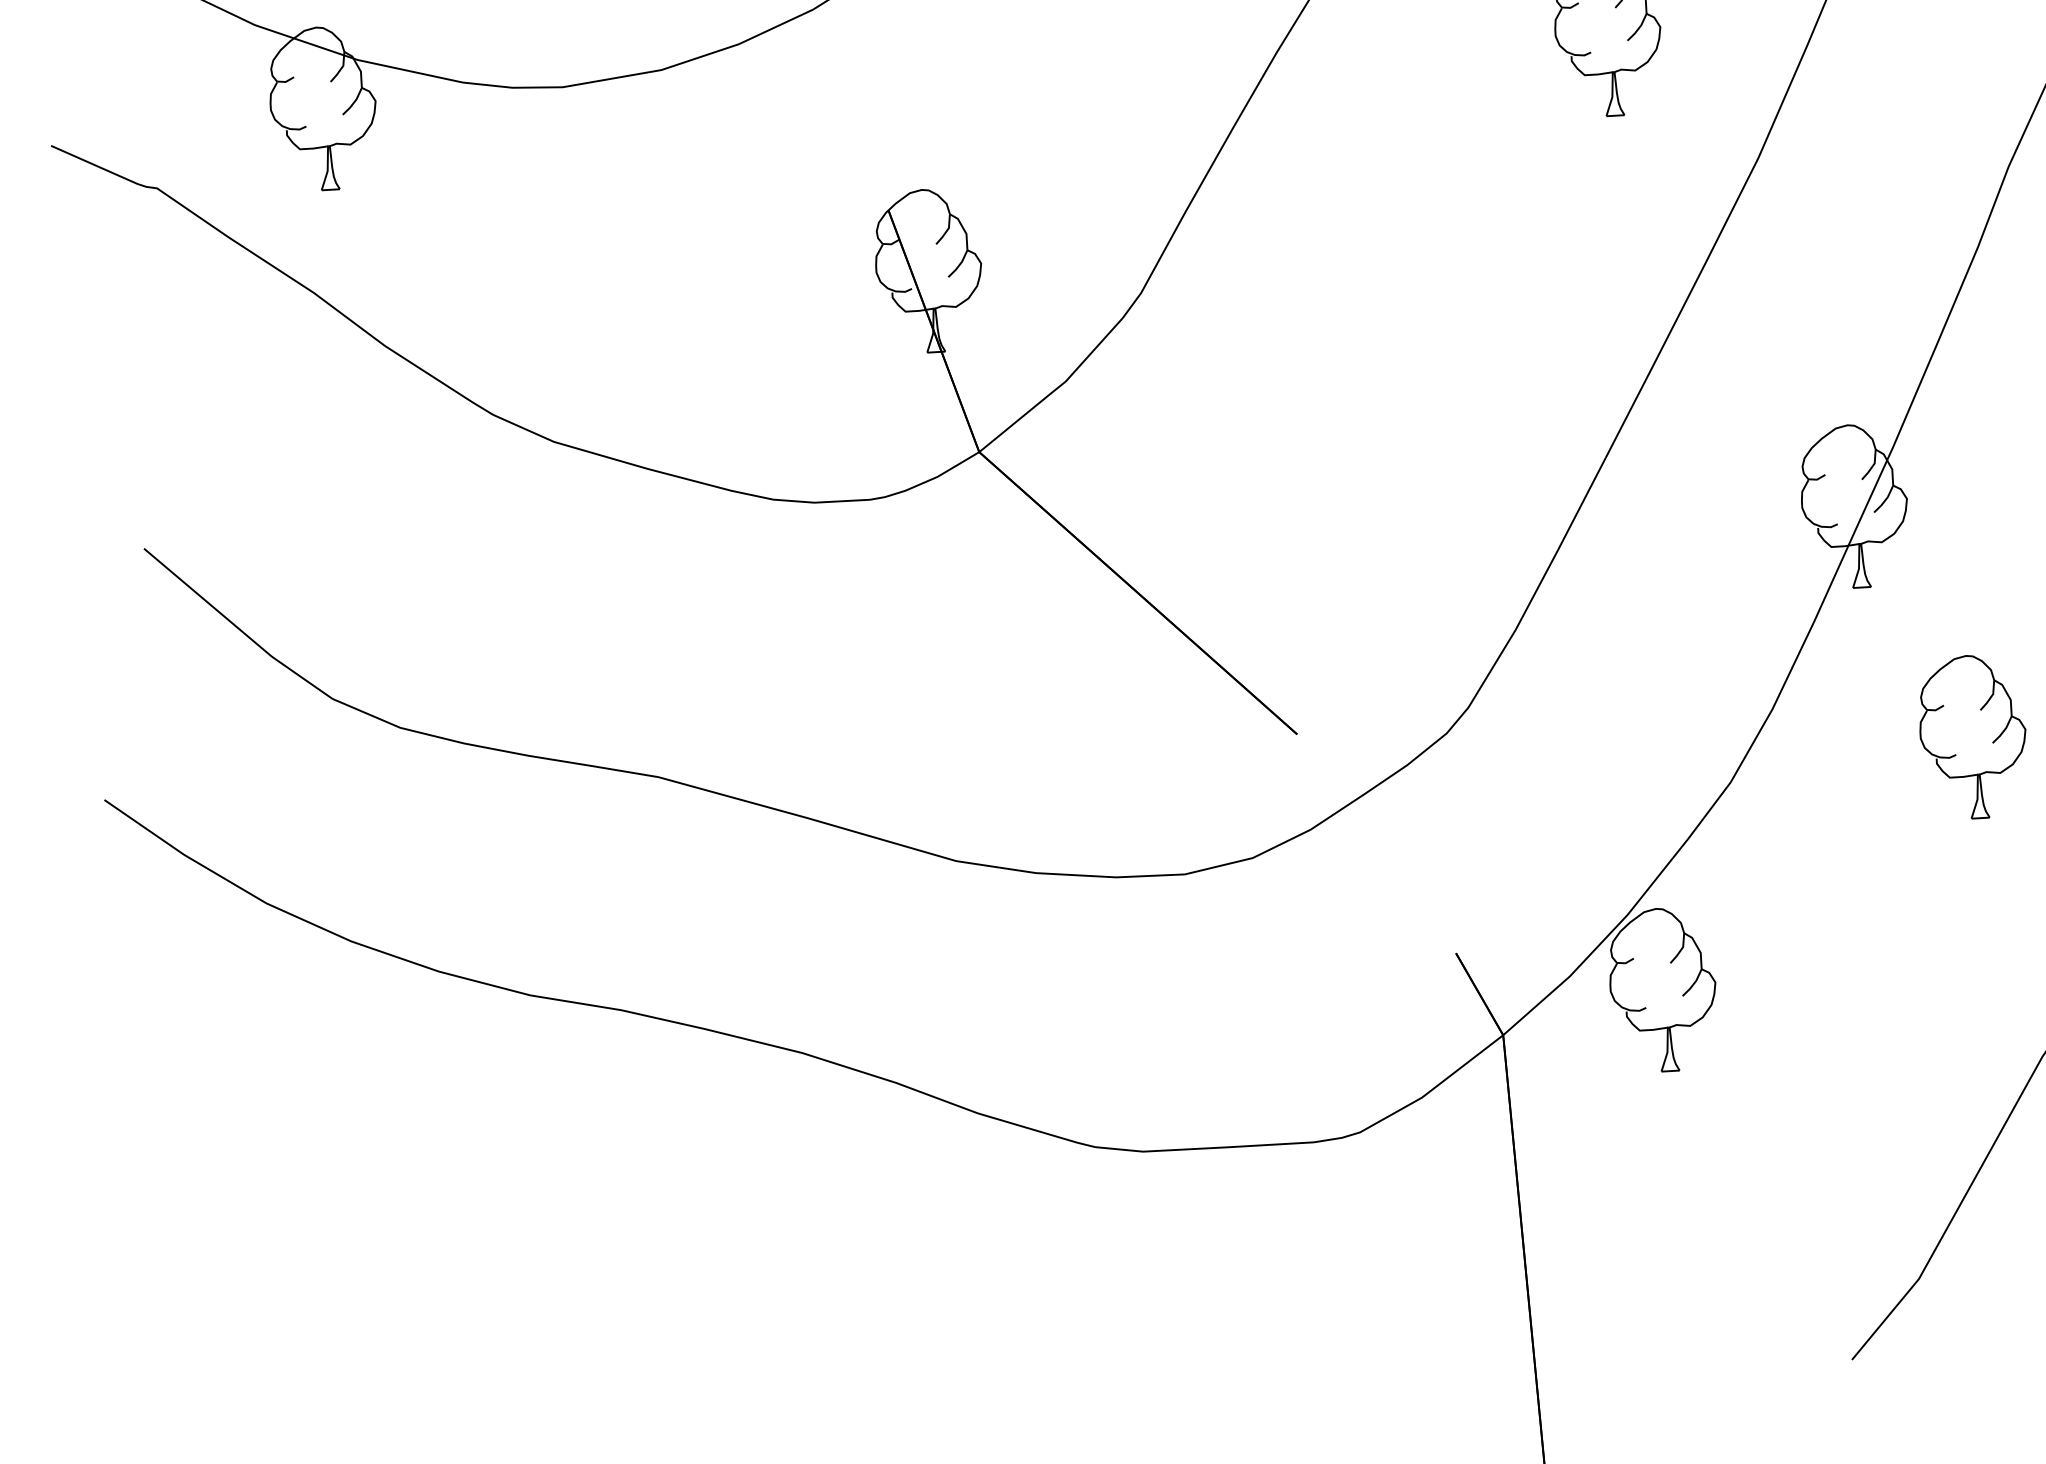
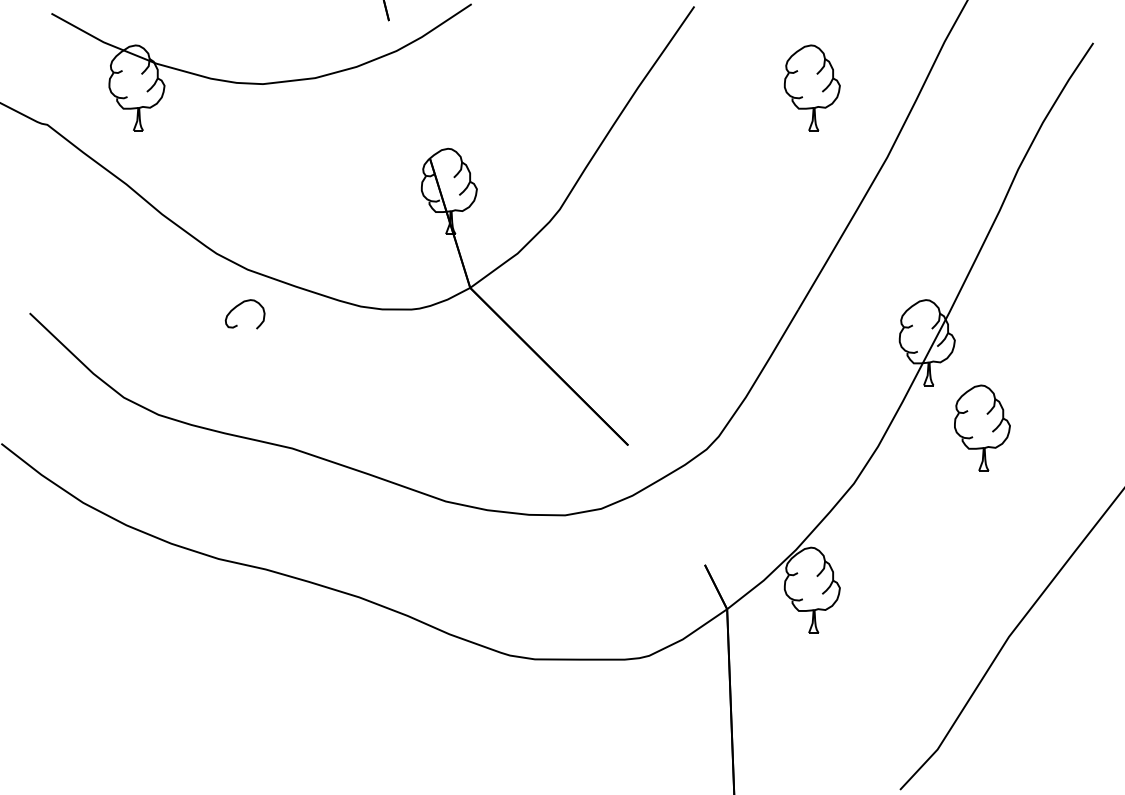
curve: (540, 512) -> (238, 306), added
part: (1973, 735) -> (982, 427), moved

